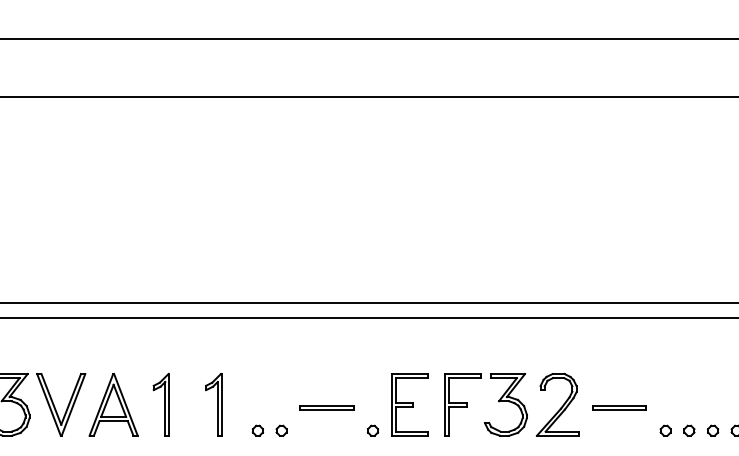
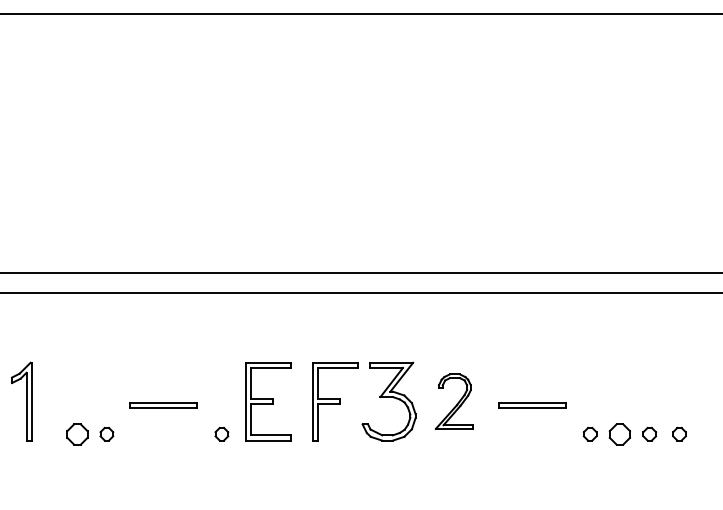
part: (557, 404) -> (453, 401), size x0.7
part: (257, 430) -> (76, 433), size x1.6
part: (689, 430) -> (620, 433), size x1.6

